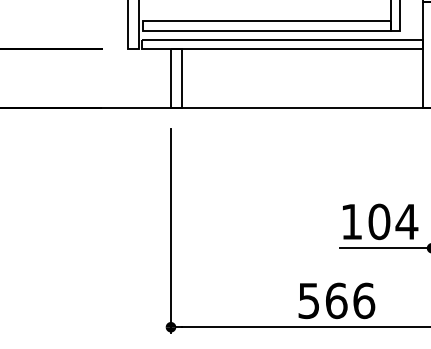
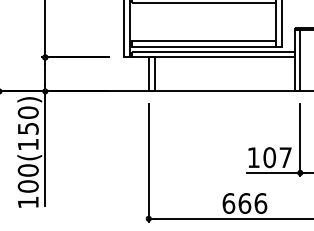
text: (406, 221) -> (285, 157), 104 -> 107
text: (308, 300) -> (228, 203), 566 -> 666

